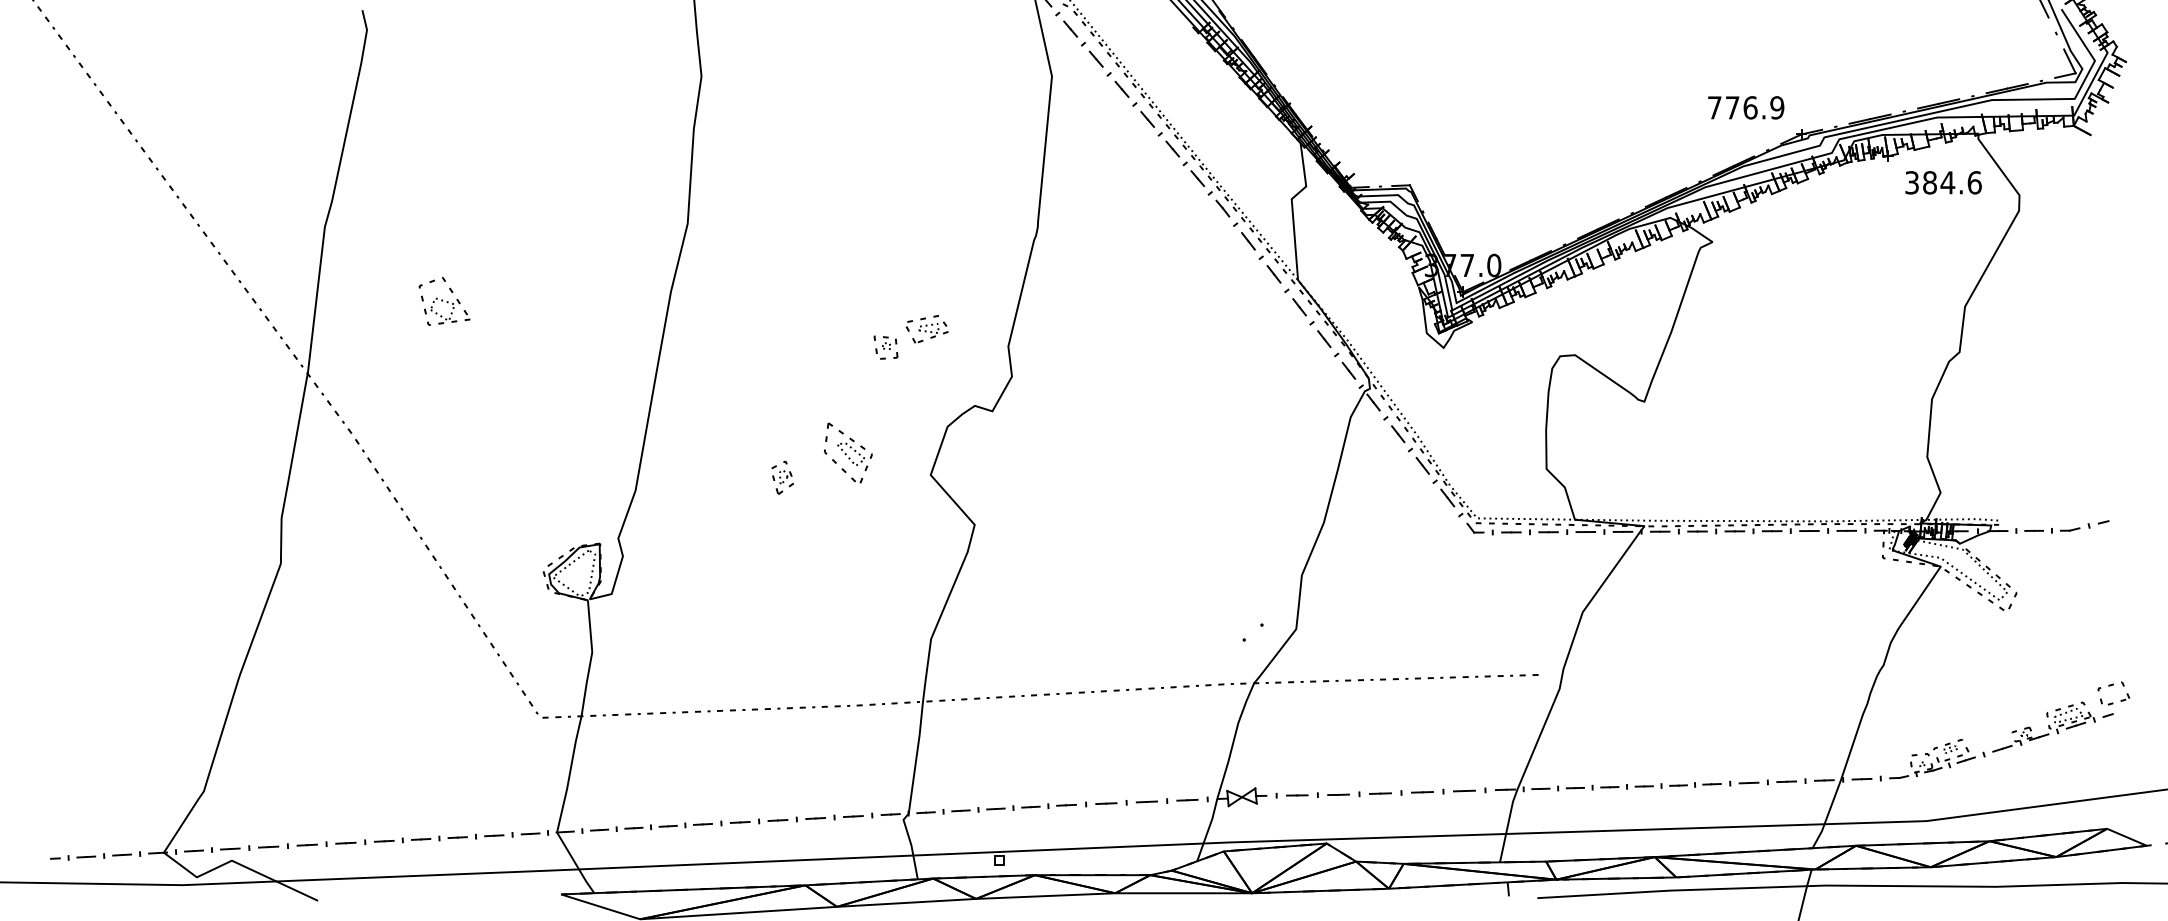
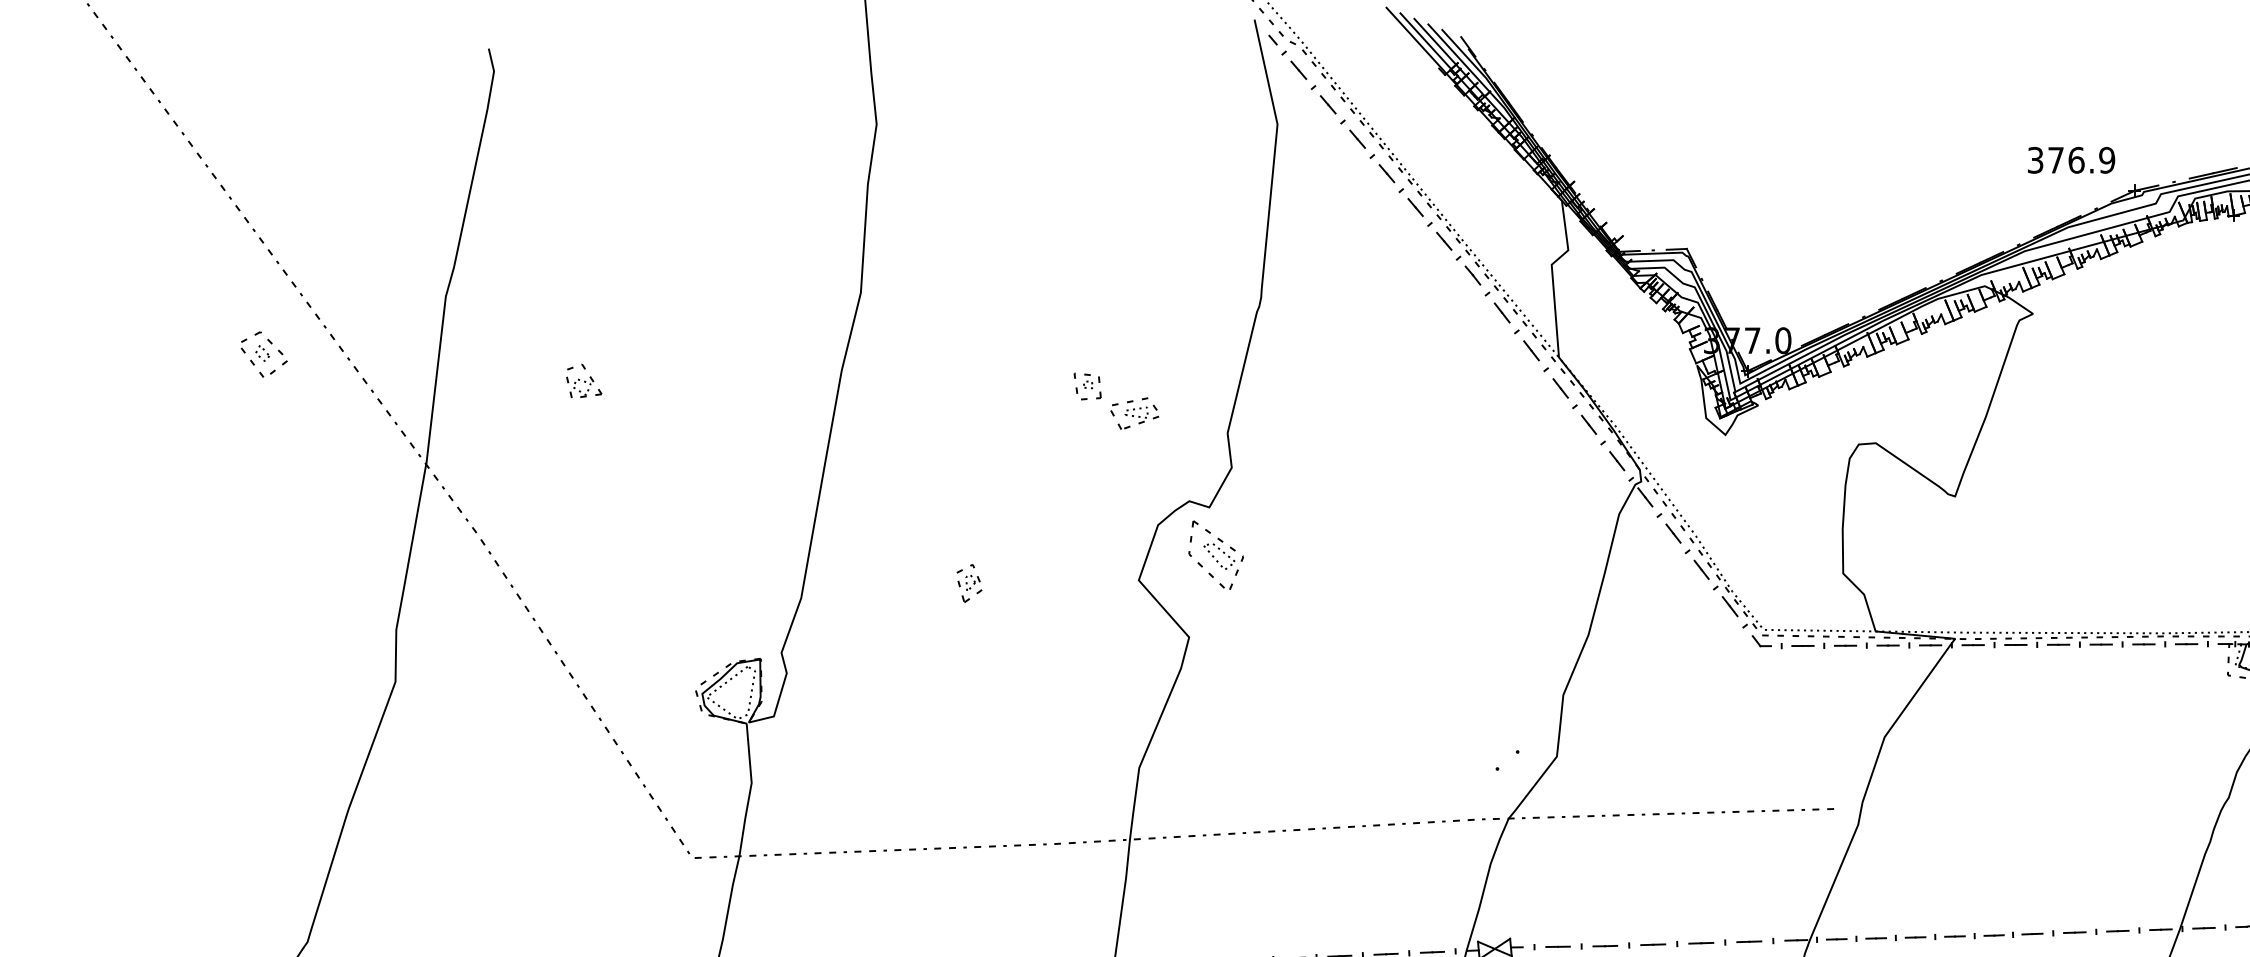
text: (1714, 107) -> (2035, 159), 776.9 -> 376.9
part: (165, 277) -> (263, 354), added
part: (445, 300) -> (583, 380), size x0.62
part: (885, 347) -> (1087, 386), moved
part: (848, 452) -> (1216, 554), moved

